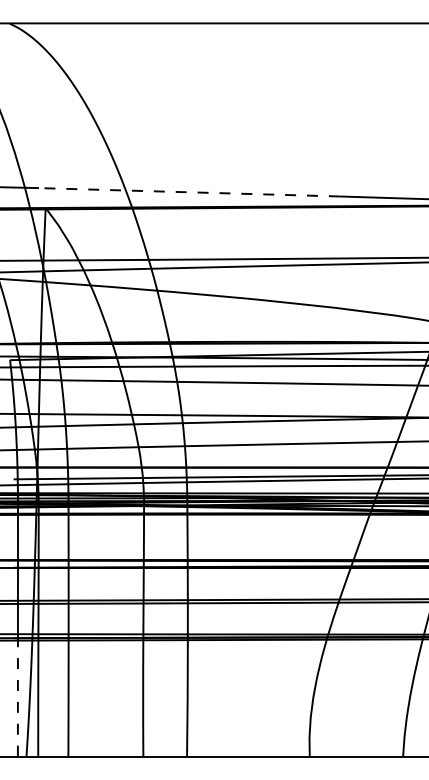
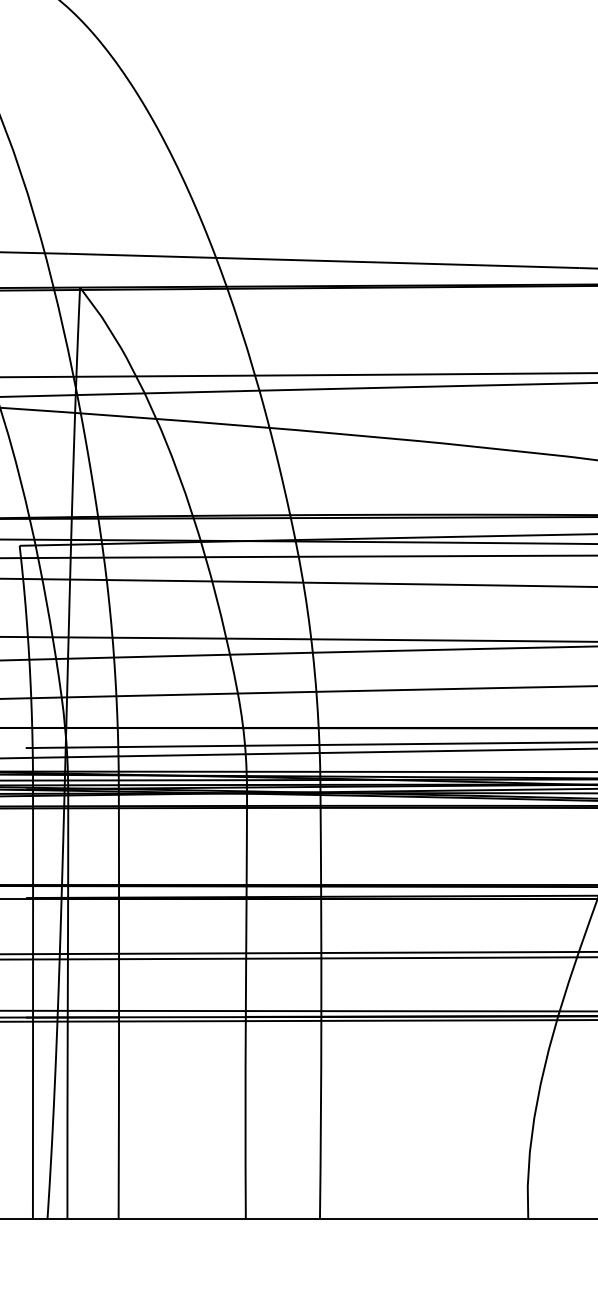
line: (188, 192) -> (322, 261), dashed -> solid
line: (17, 696) -> (32, 1116), dashed -> solid

